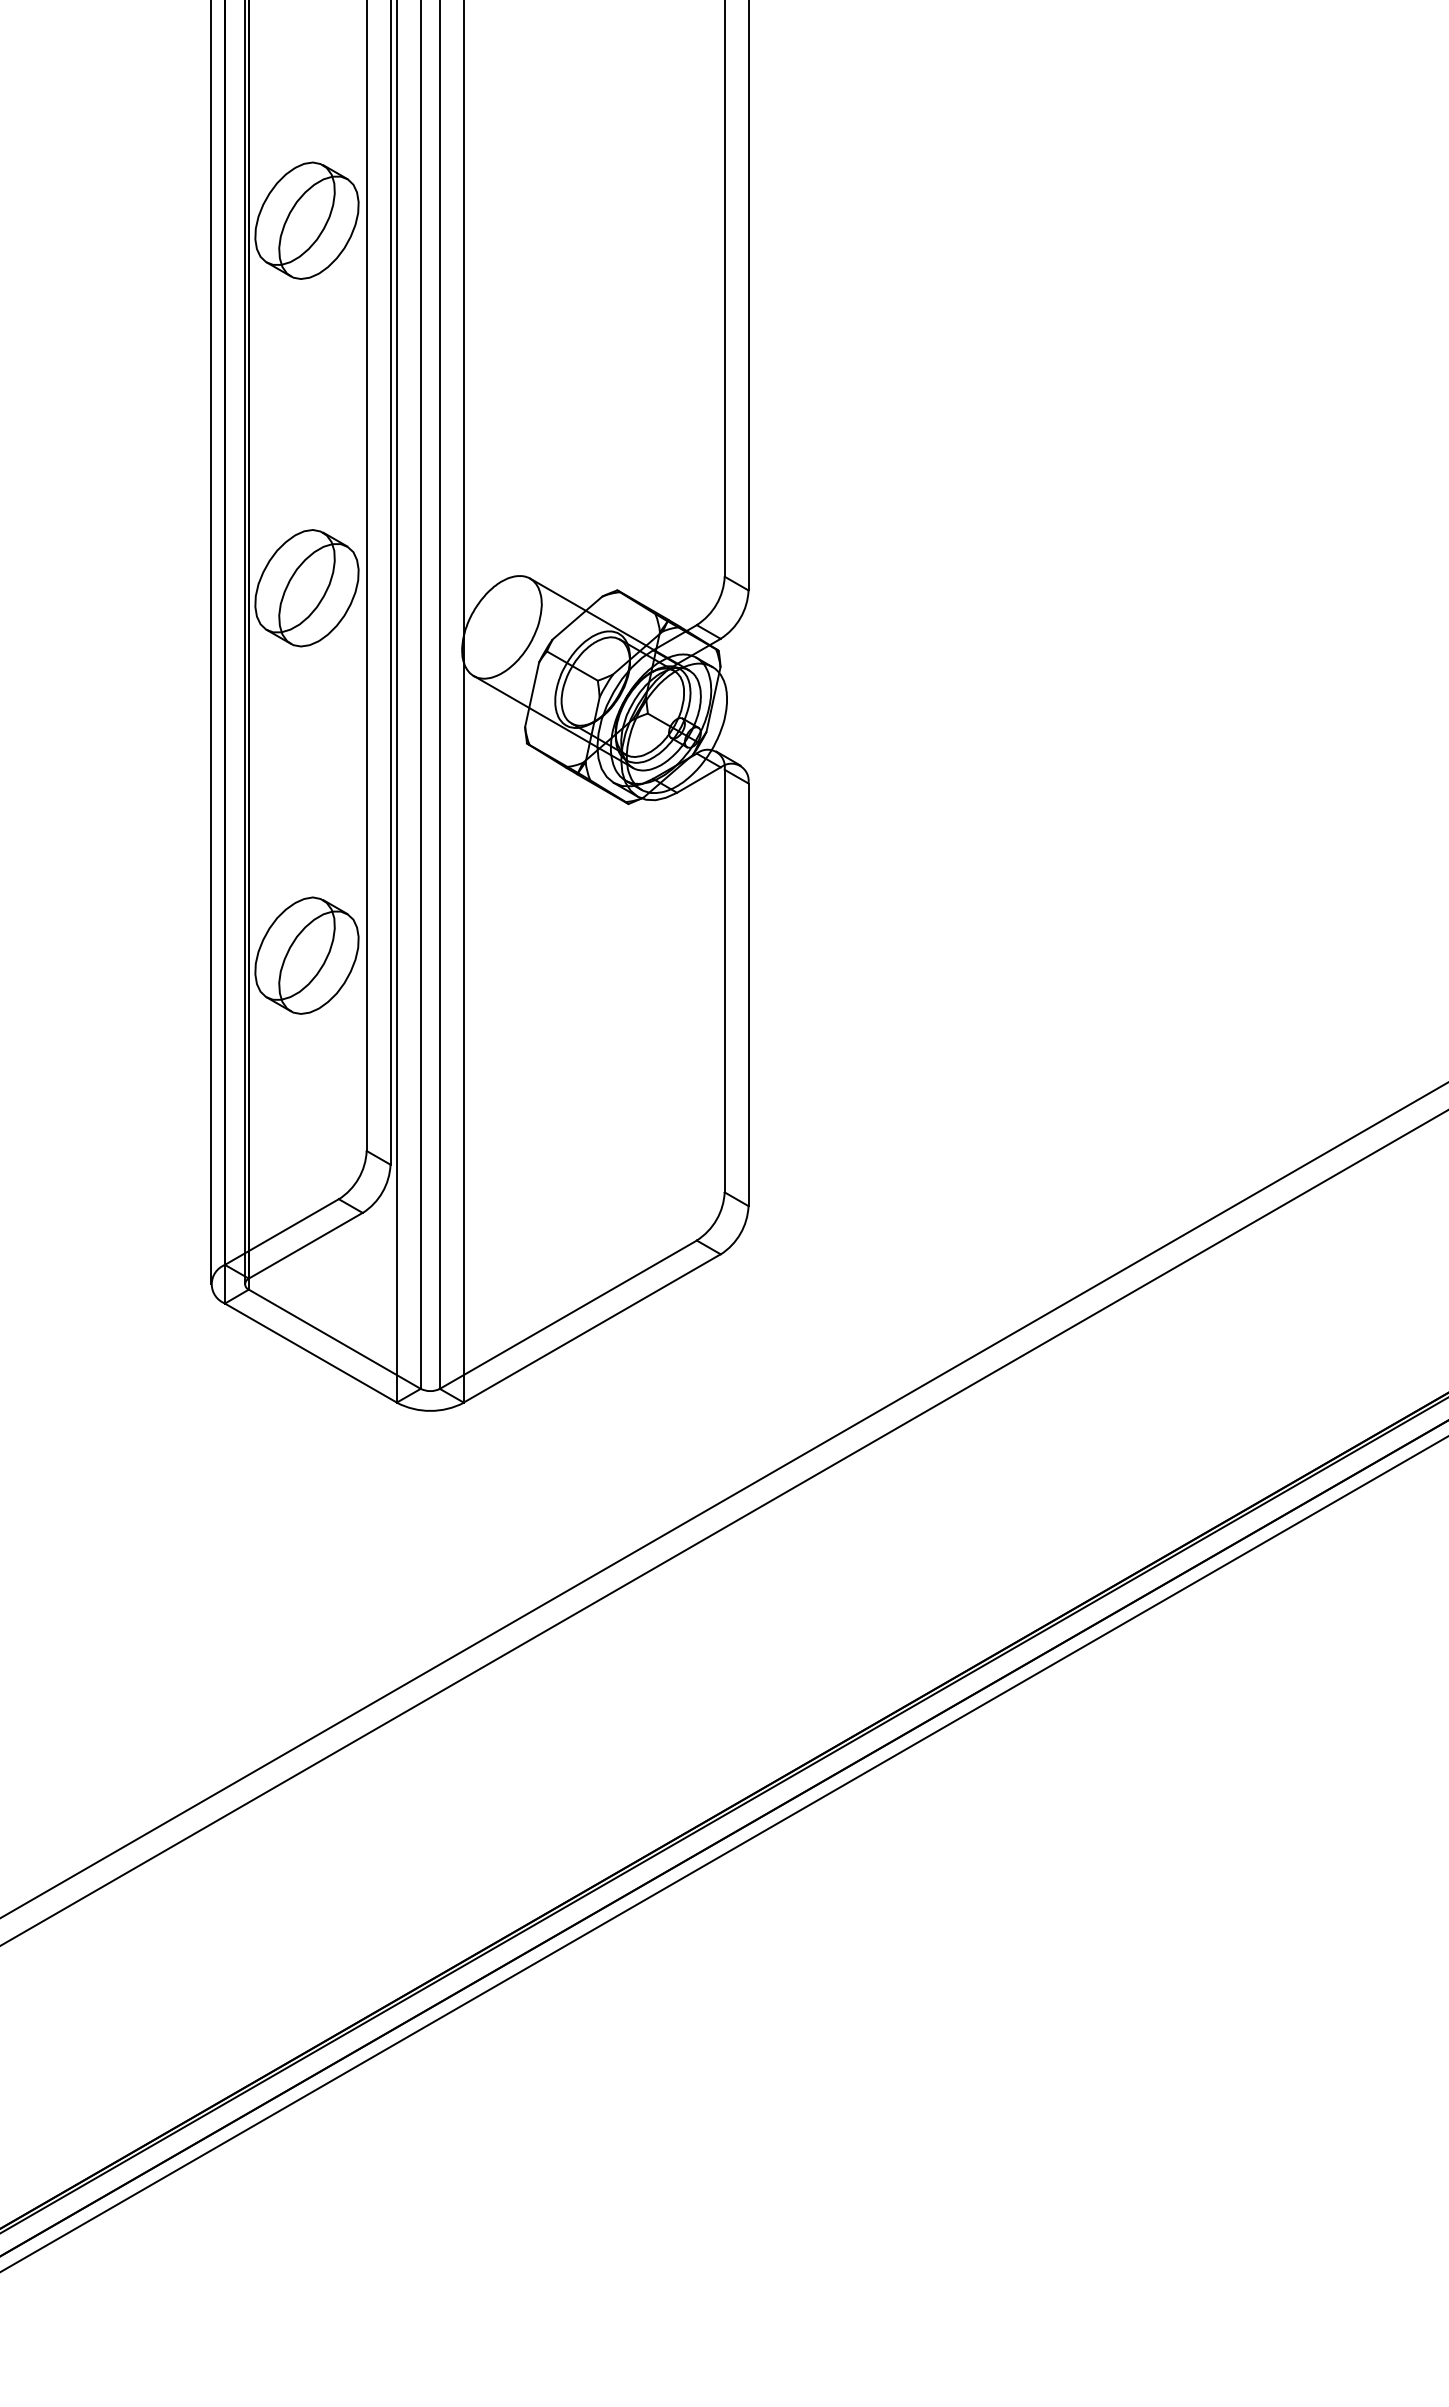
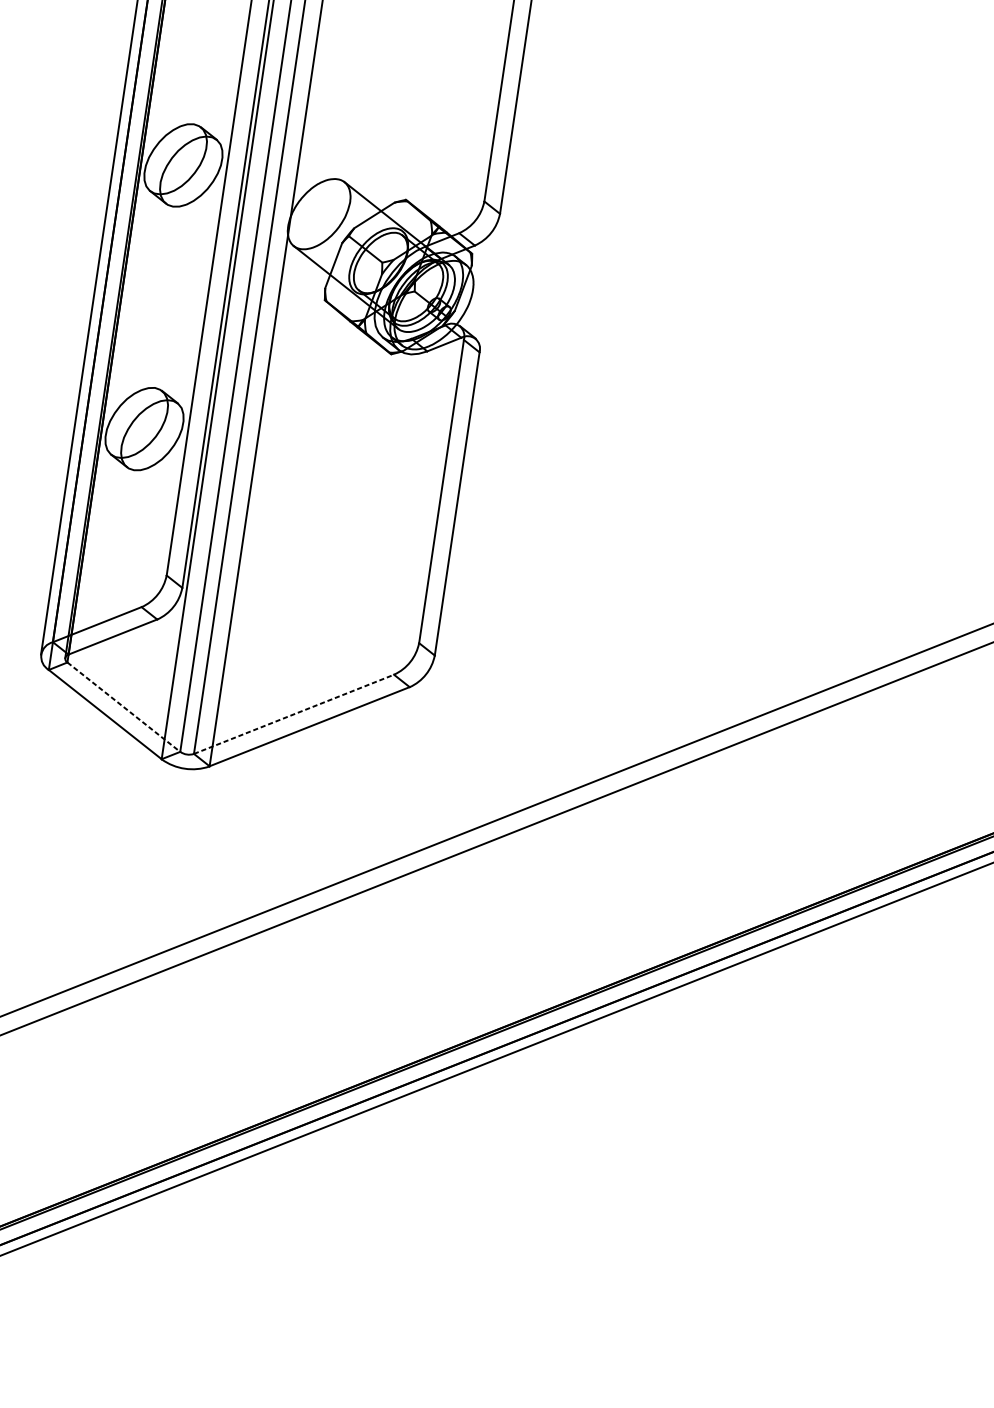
line: (568, 1314) -> (294, 714), solid -> dashed
line: (335, 1339) -> (124, 707), solid -> dashed

